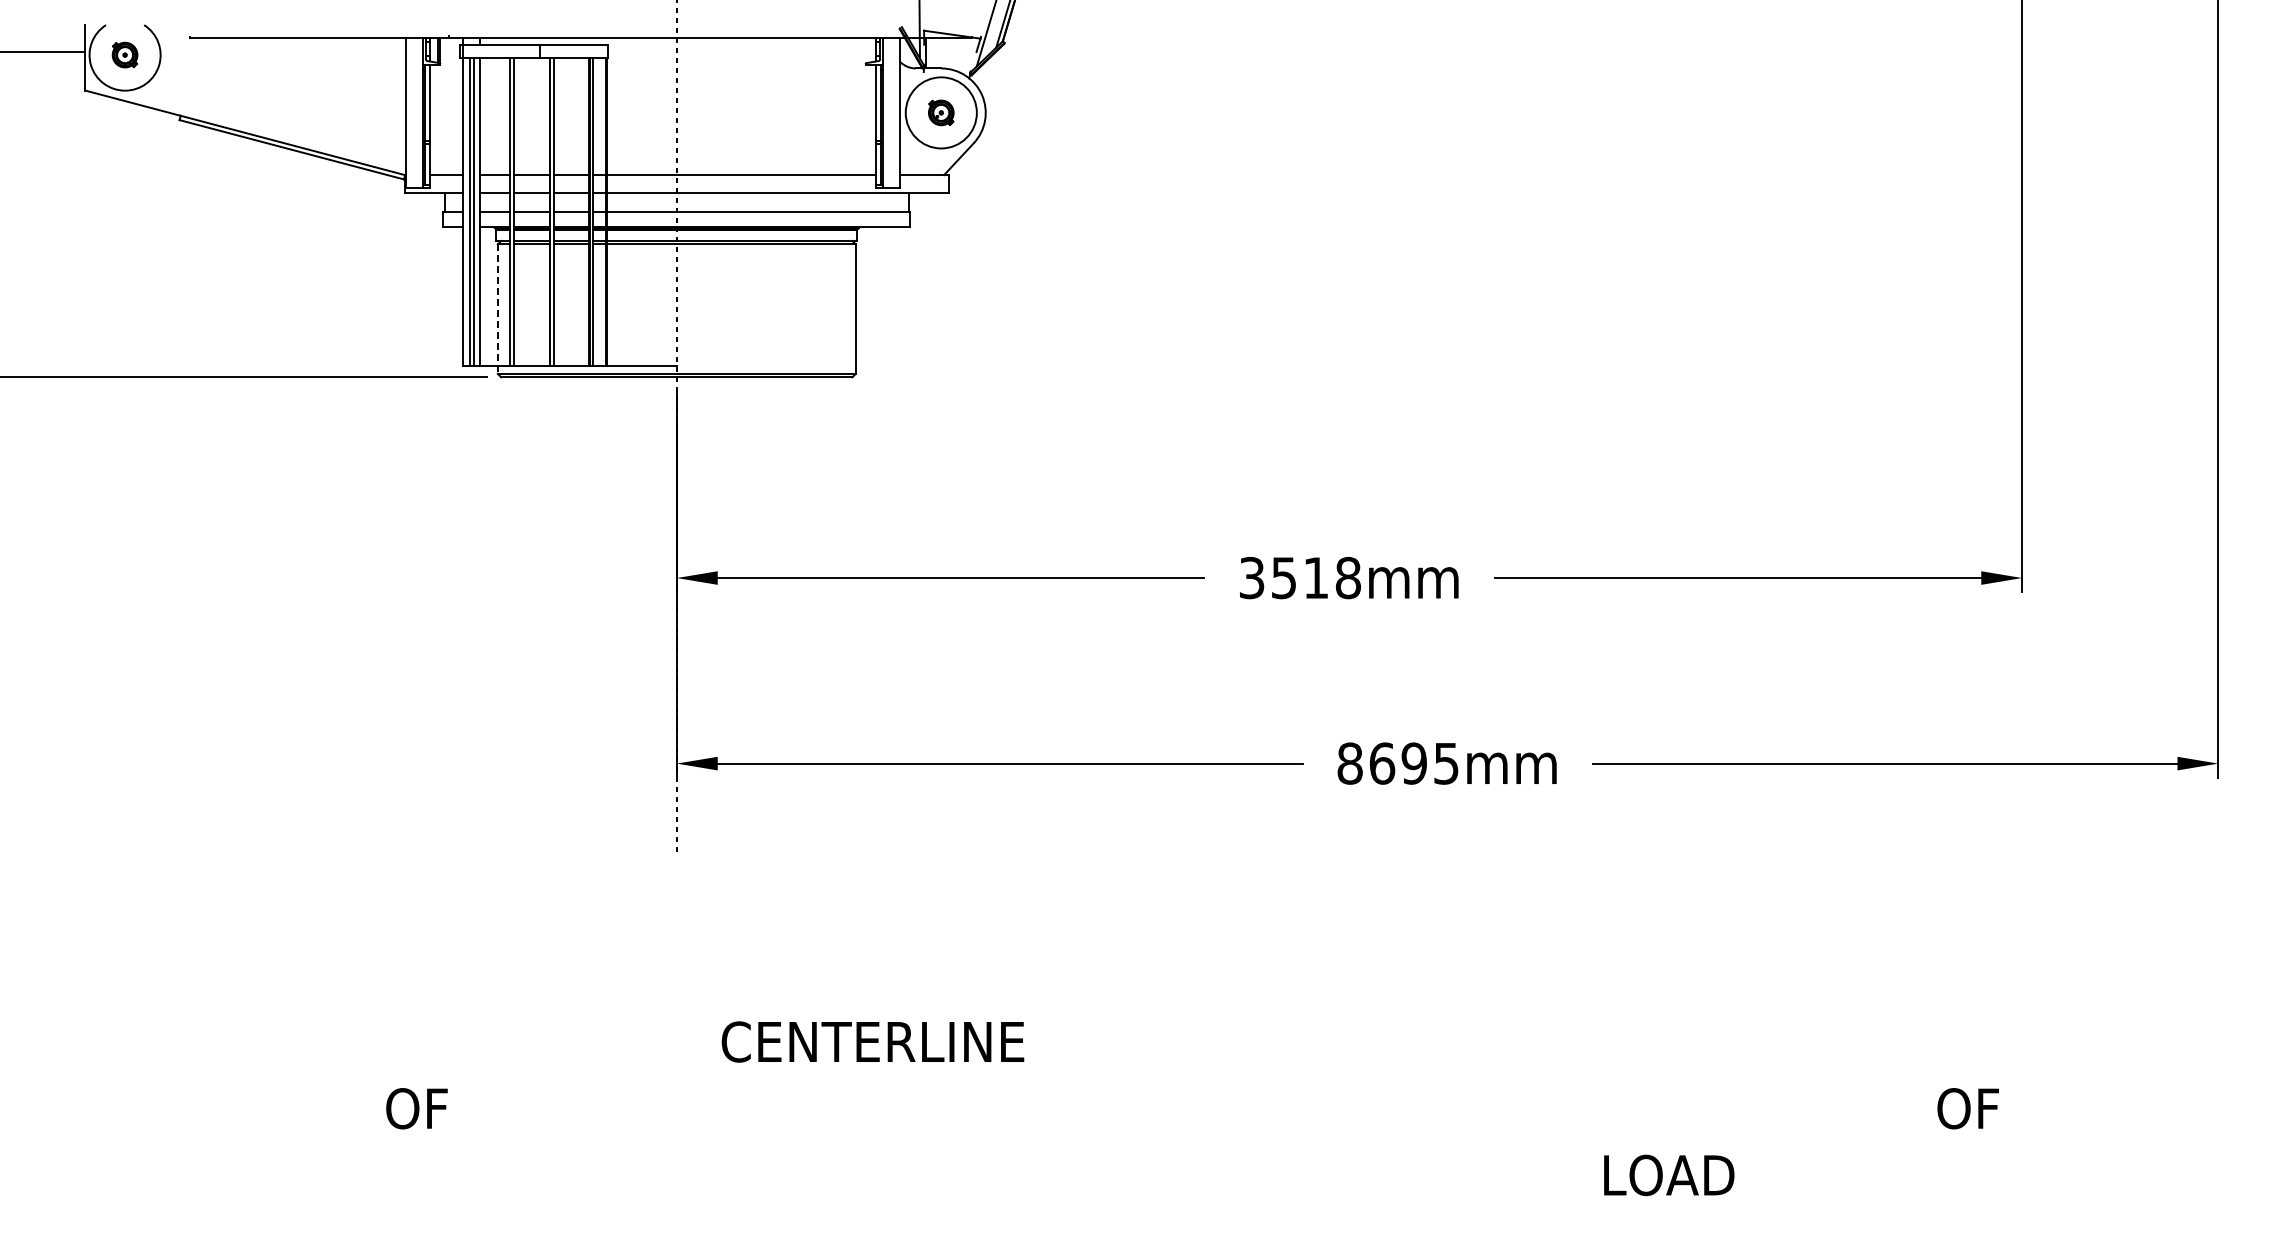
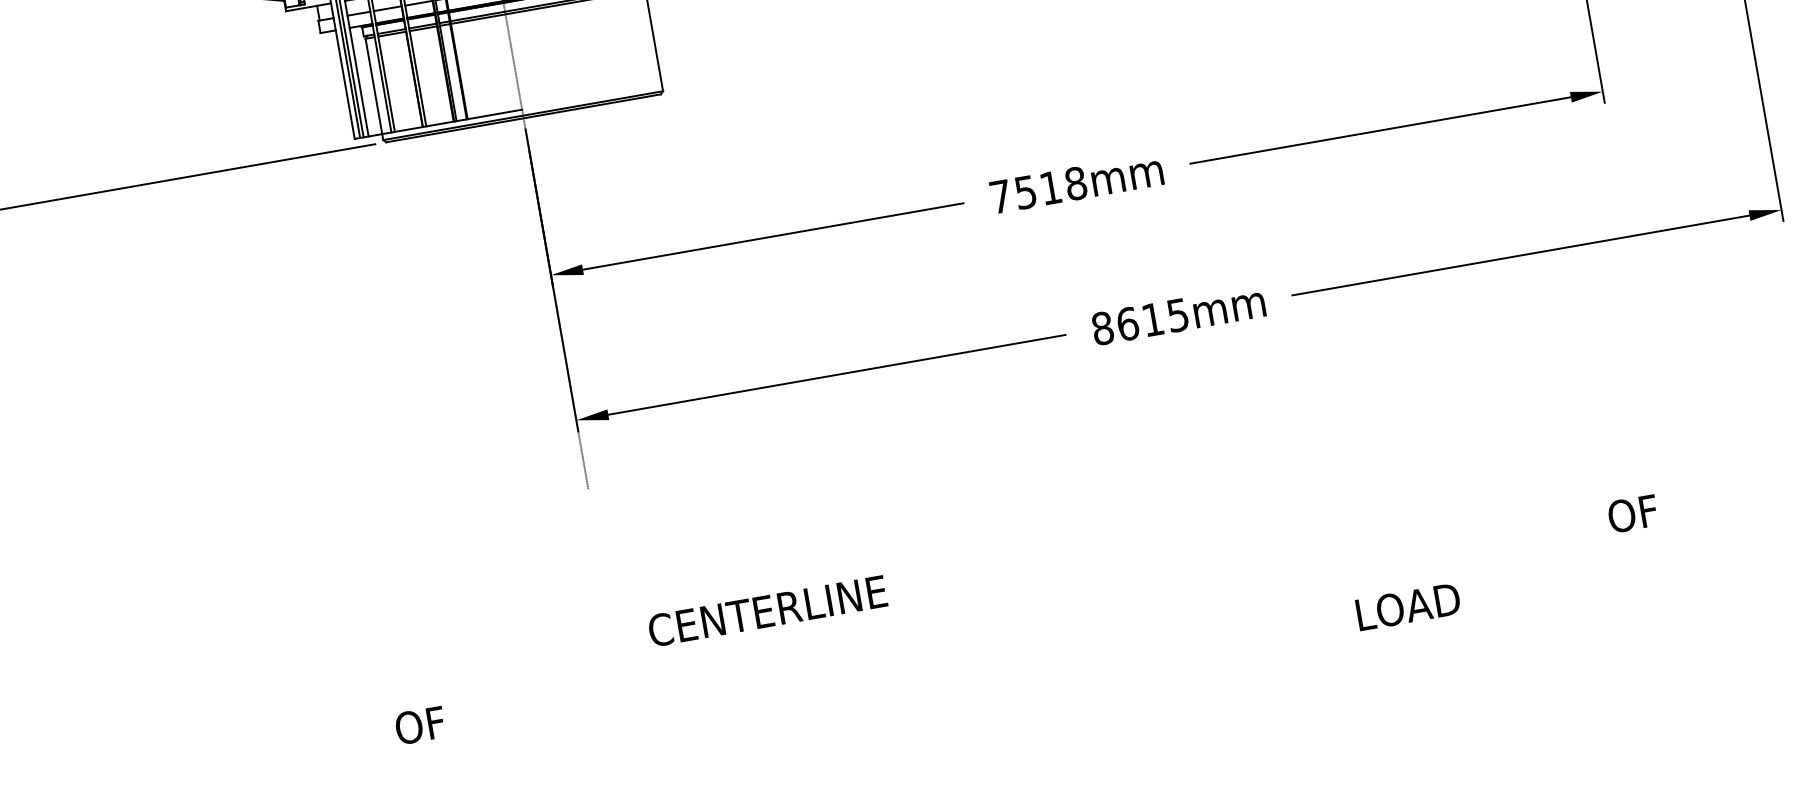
line: (497, 309) -> (374, 89), dashed -> solid
text: (1252, 577) -> (1001, 196), 3518mm -> 7518mm
text: (1413, 763) -> (1152, 319), 8695mm -> 8615mm

